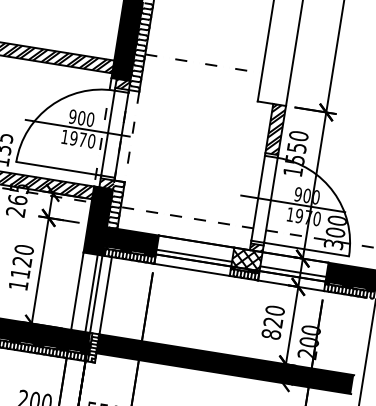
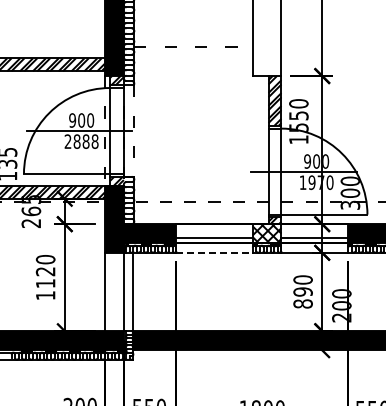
text: (78, 138) -> (81, 141), 1970 -> 2888
line: (193, 269) -> (215, 252), solid -> dashed
line: (92, 293) -> (119, 291), removed
text: (272, 321) -> (302, 291), 820 -> 890

